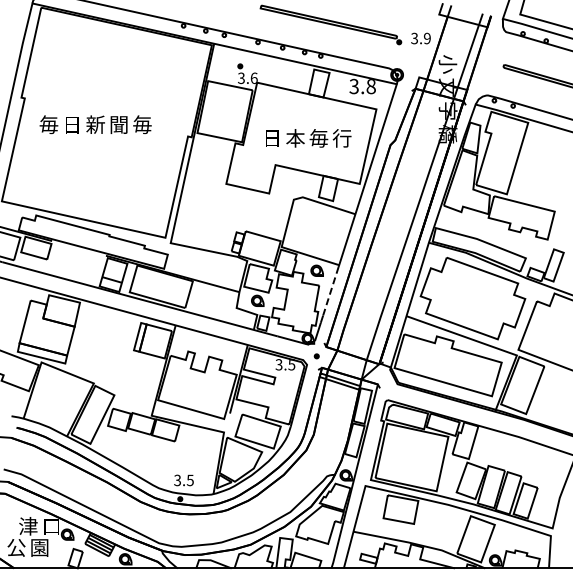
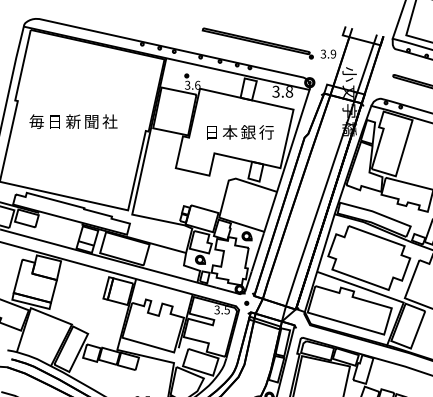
text: (141, 124) -> (109, 121), 毎 -> 社
text: (318, 138) -> (248, 132), 毎 -> 銀
line: (330, 291) -> (257, 252), dashed -> solid

